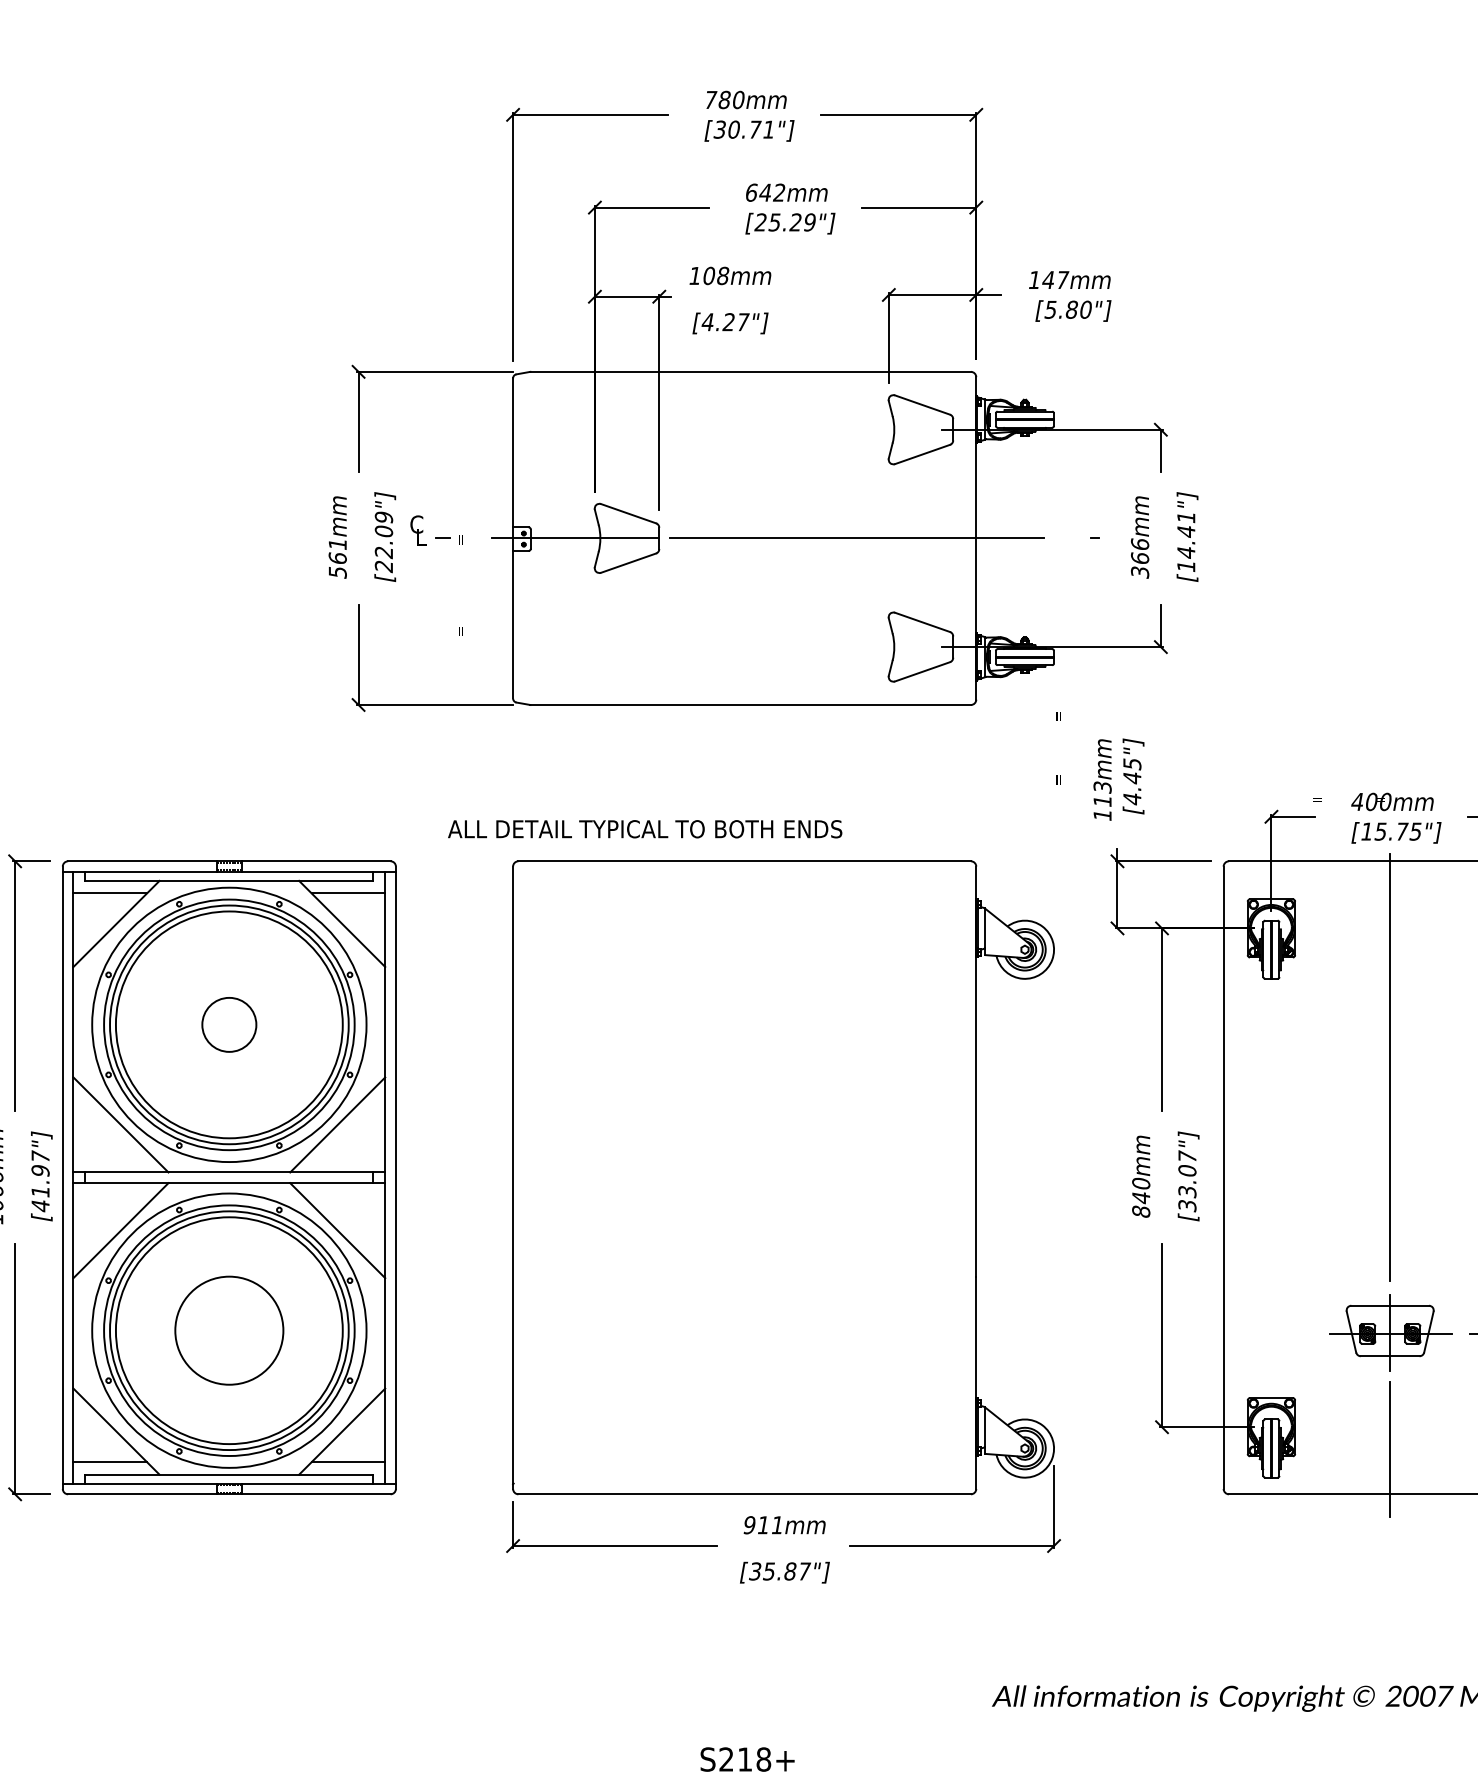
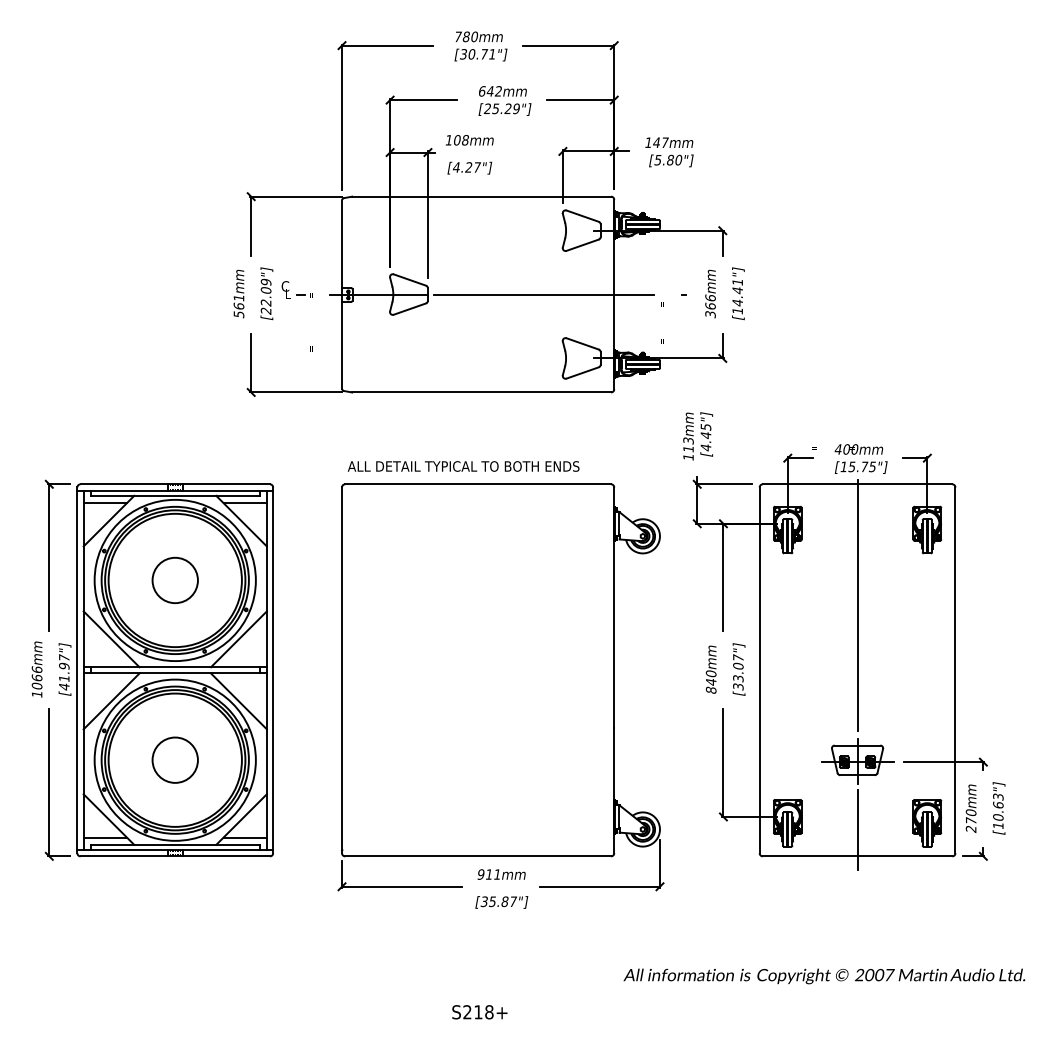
text: (1058, 747) -> (662, 322), moved
text: (644, 829) -> (463, 466), moved
circle: (228, 1024) -> (174, 580), size x1.43
circle: (228, 1329) -> (174, 759), size x0.71

